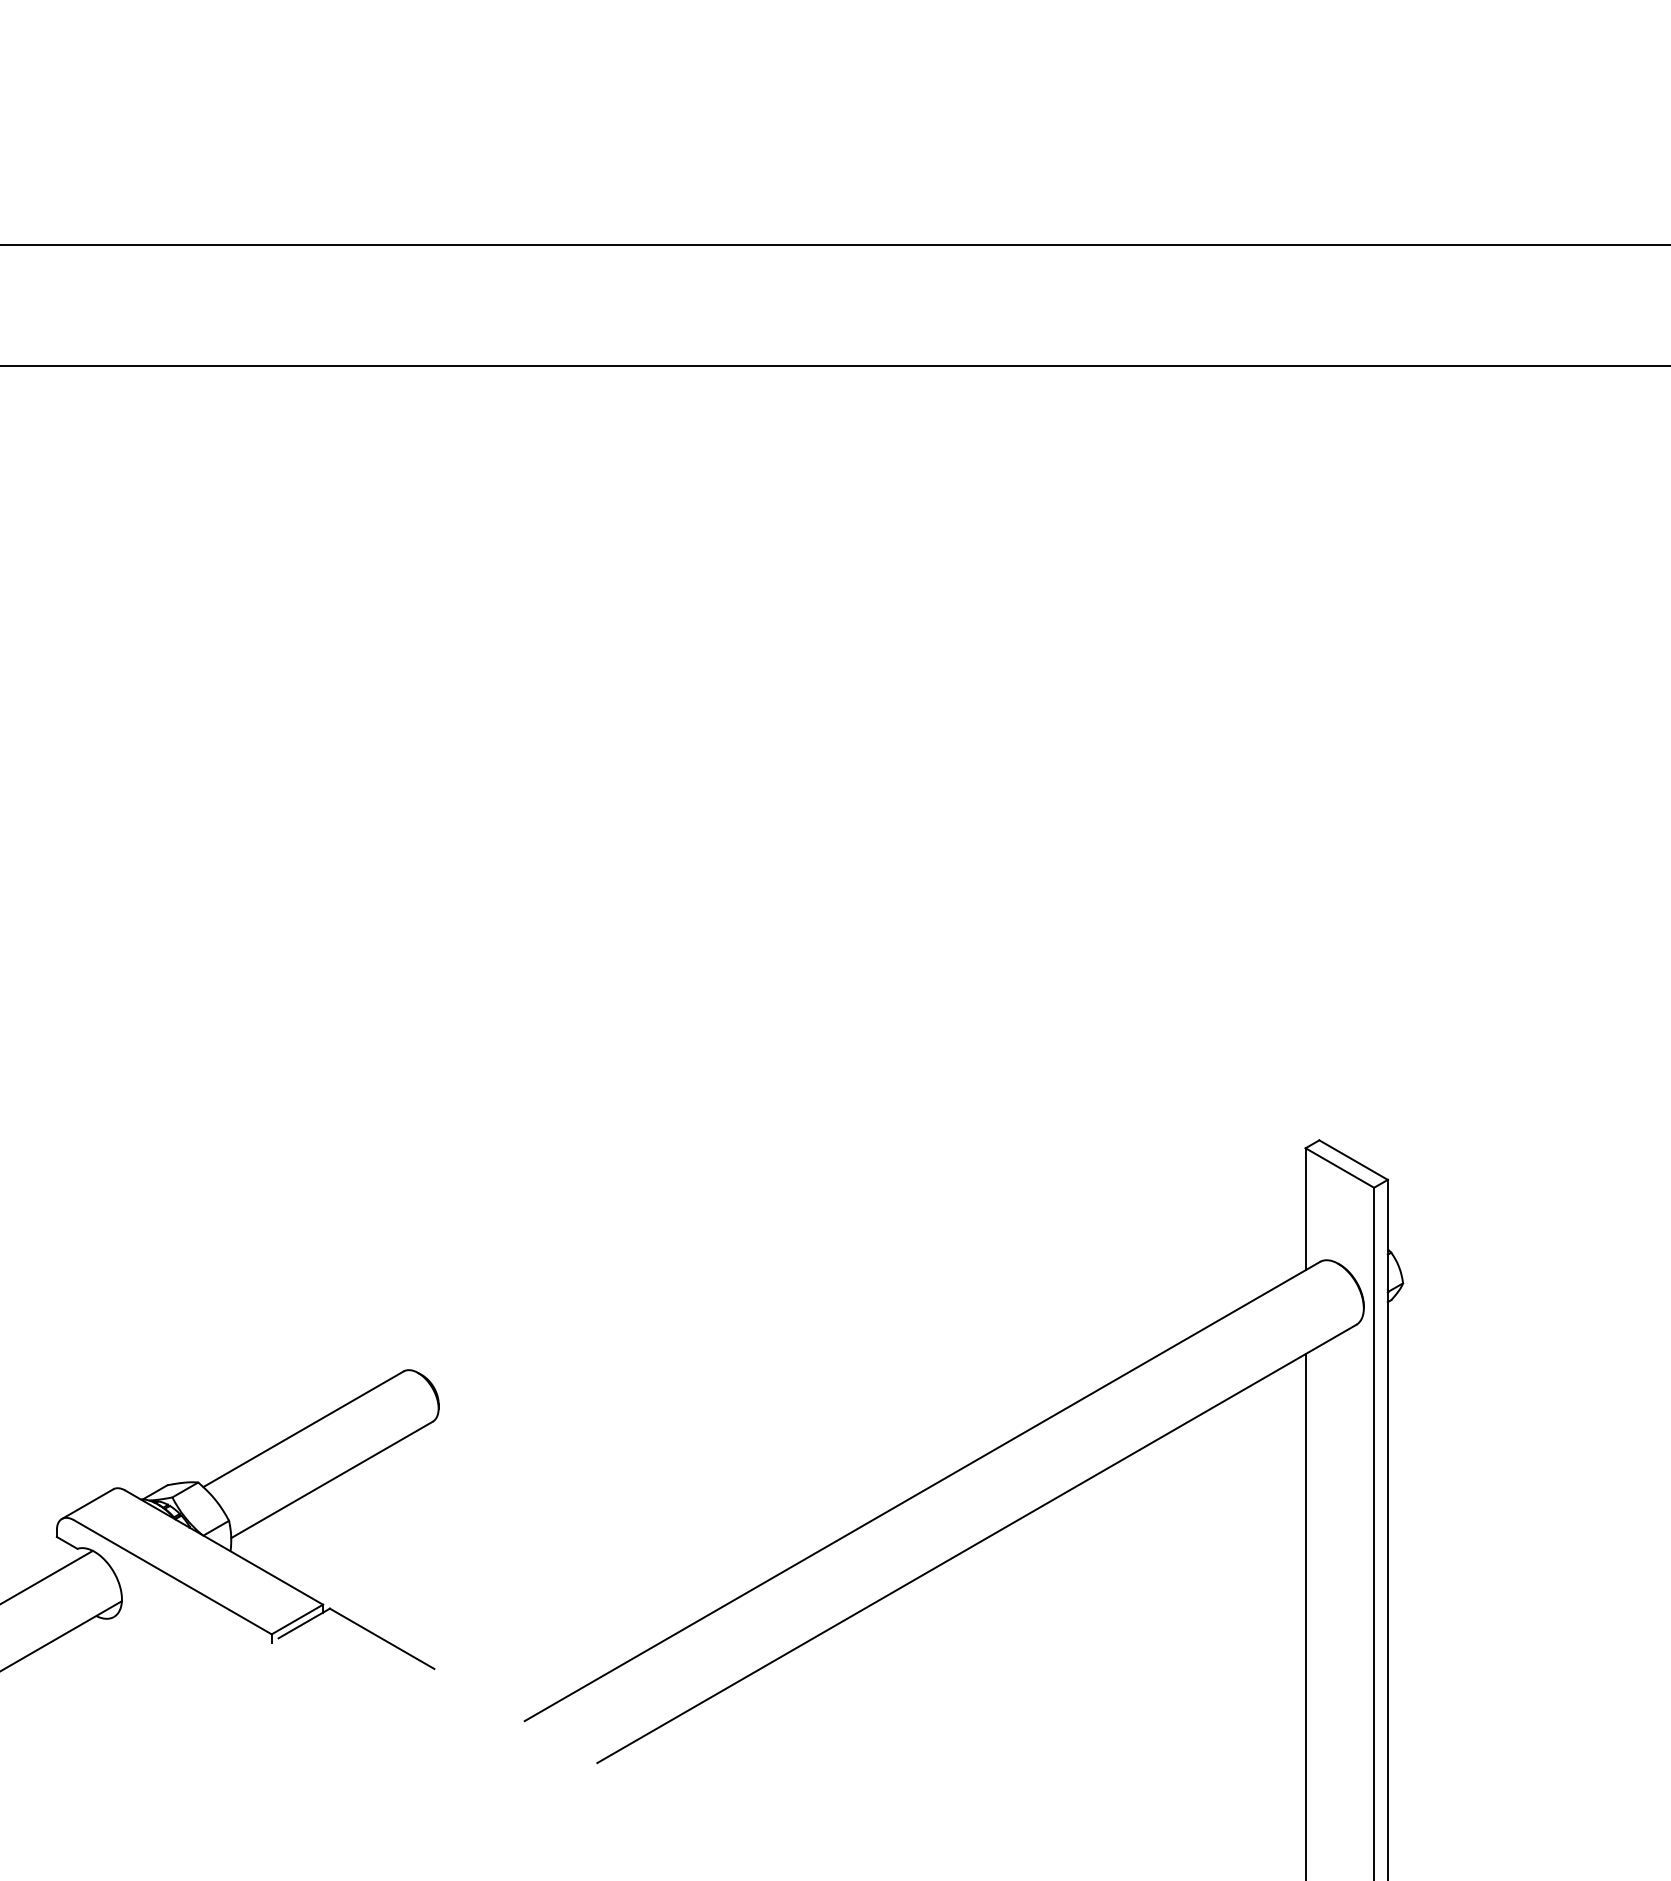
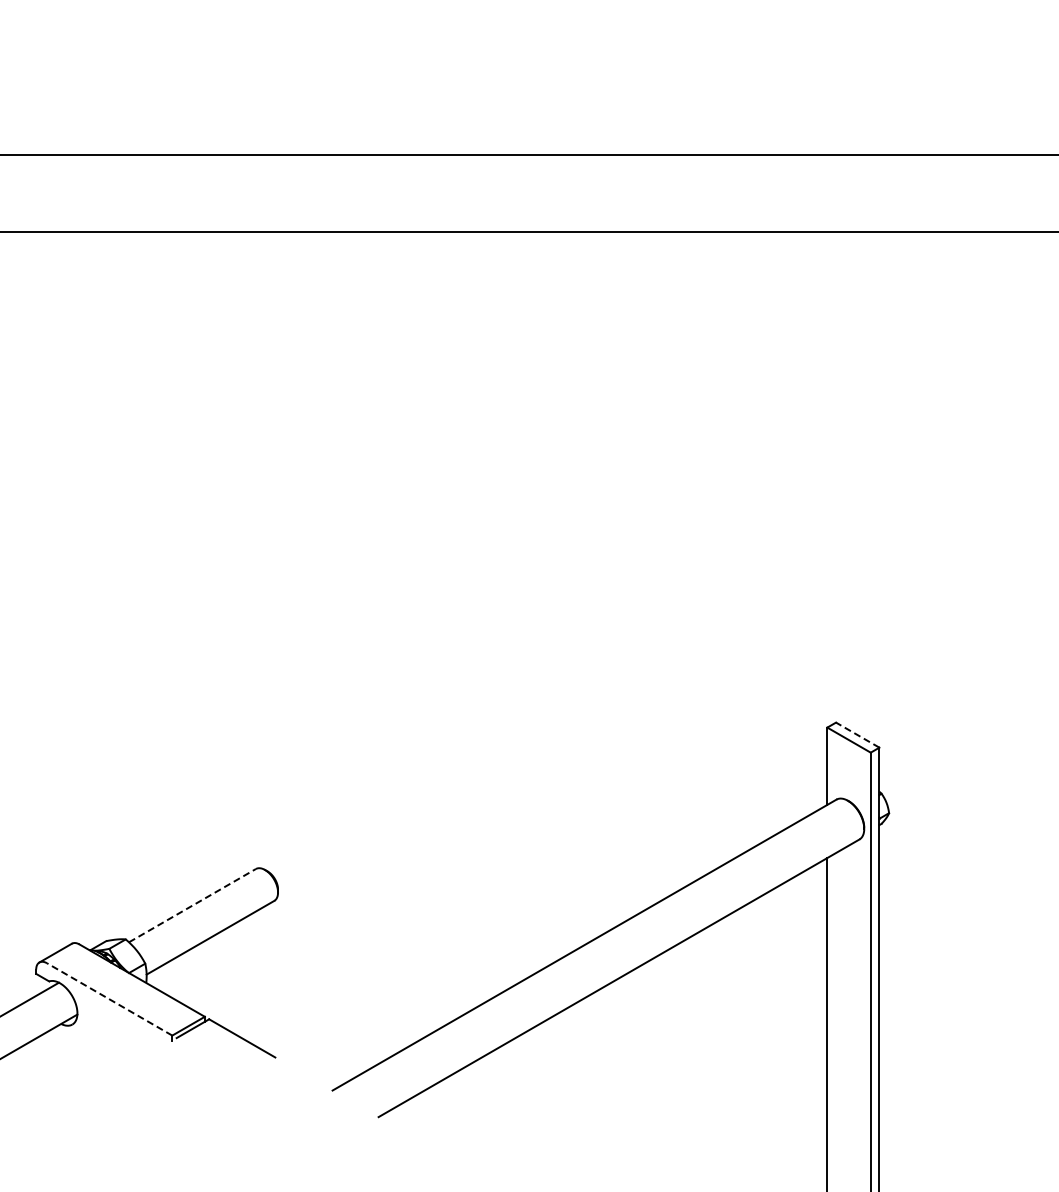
line: (1353, 1159) -> (857, 734), solid -> dashed
line: (303, 1429) -> (192, 905), solid -> dashed
line: (172, 1577) -> (109, 999), solid -> dashed

